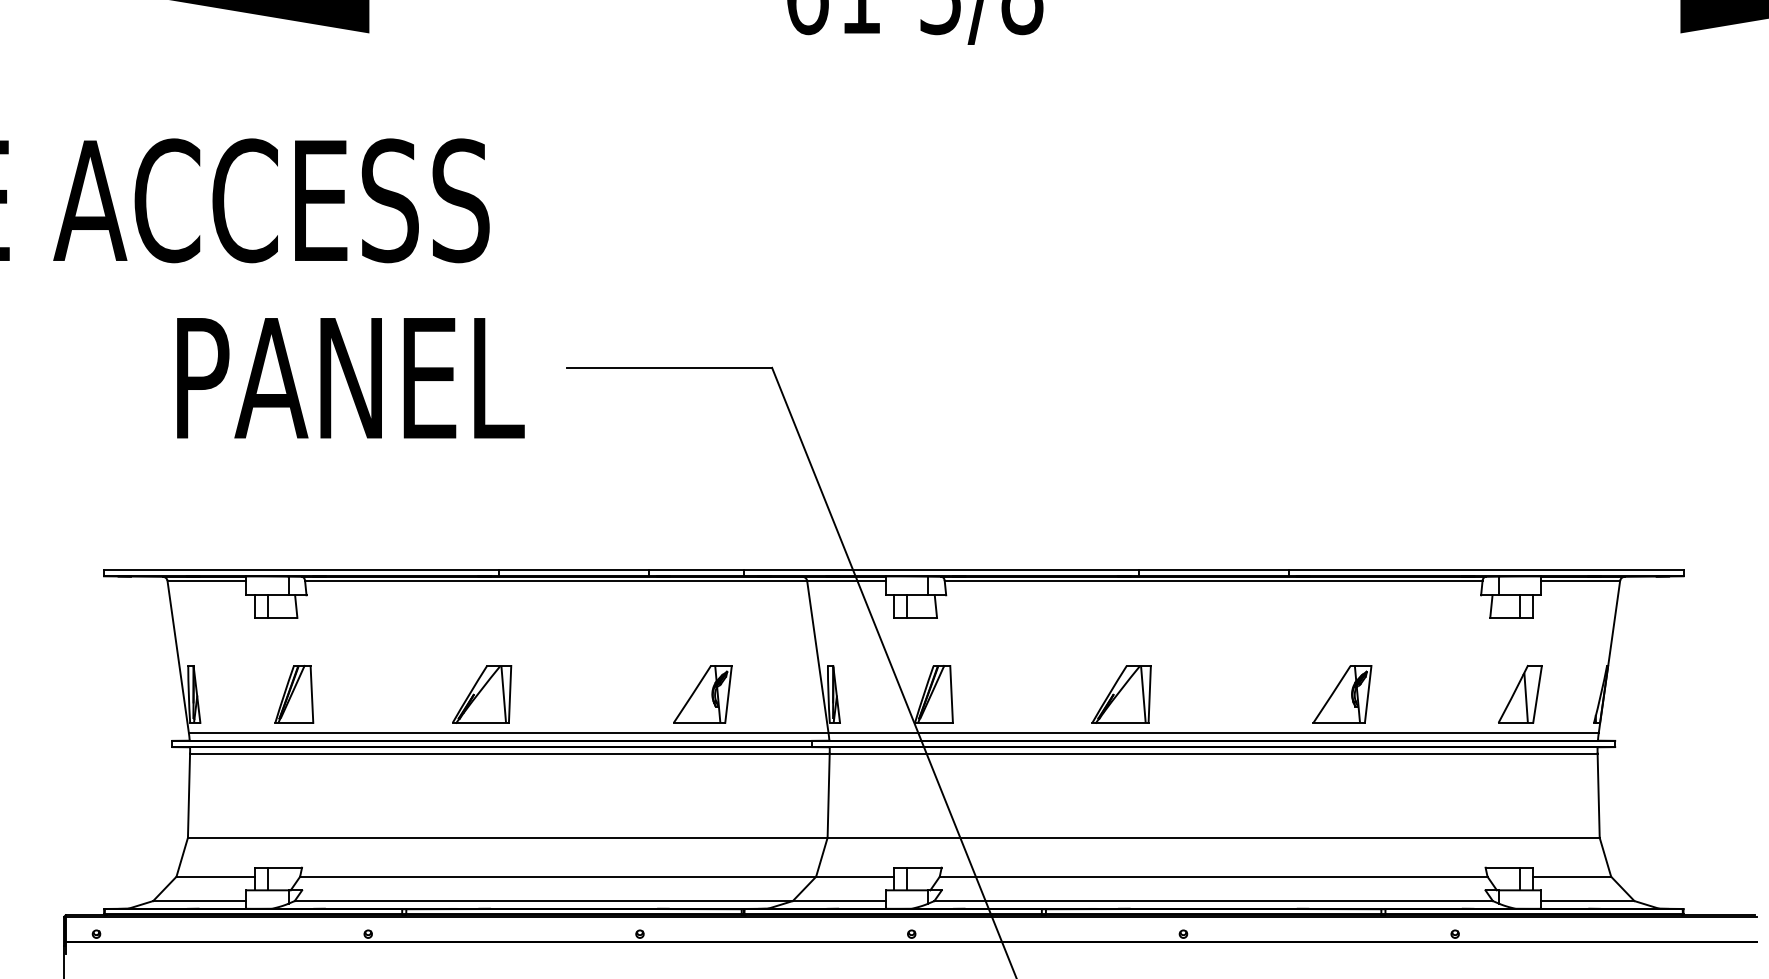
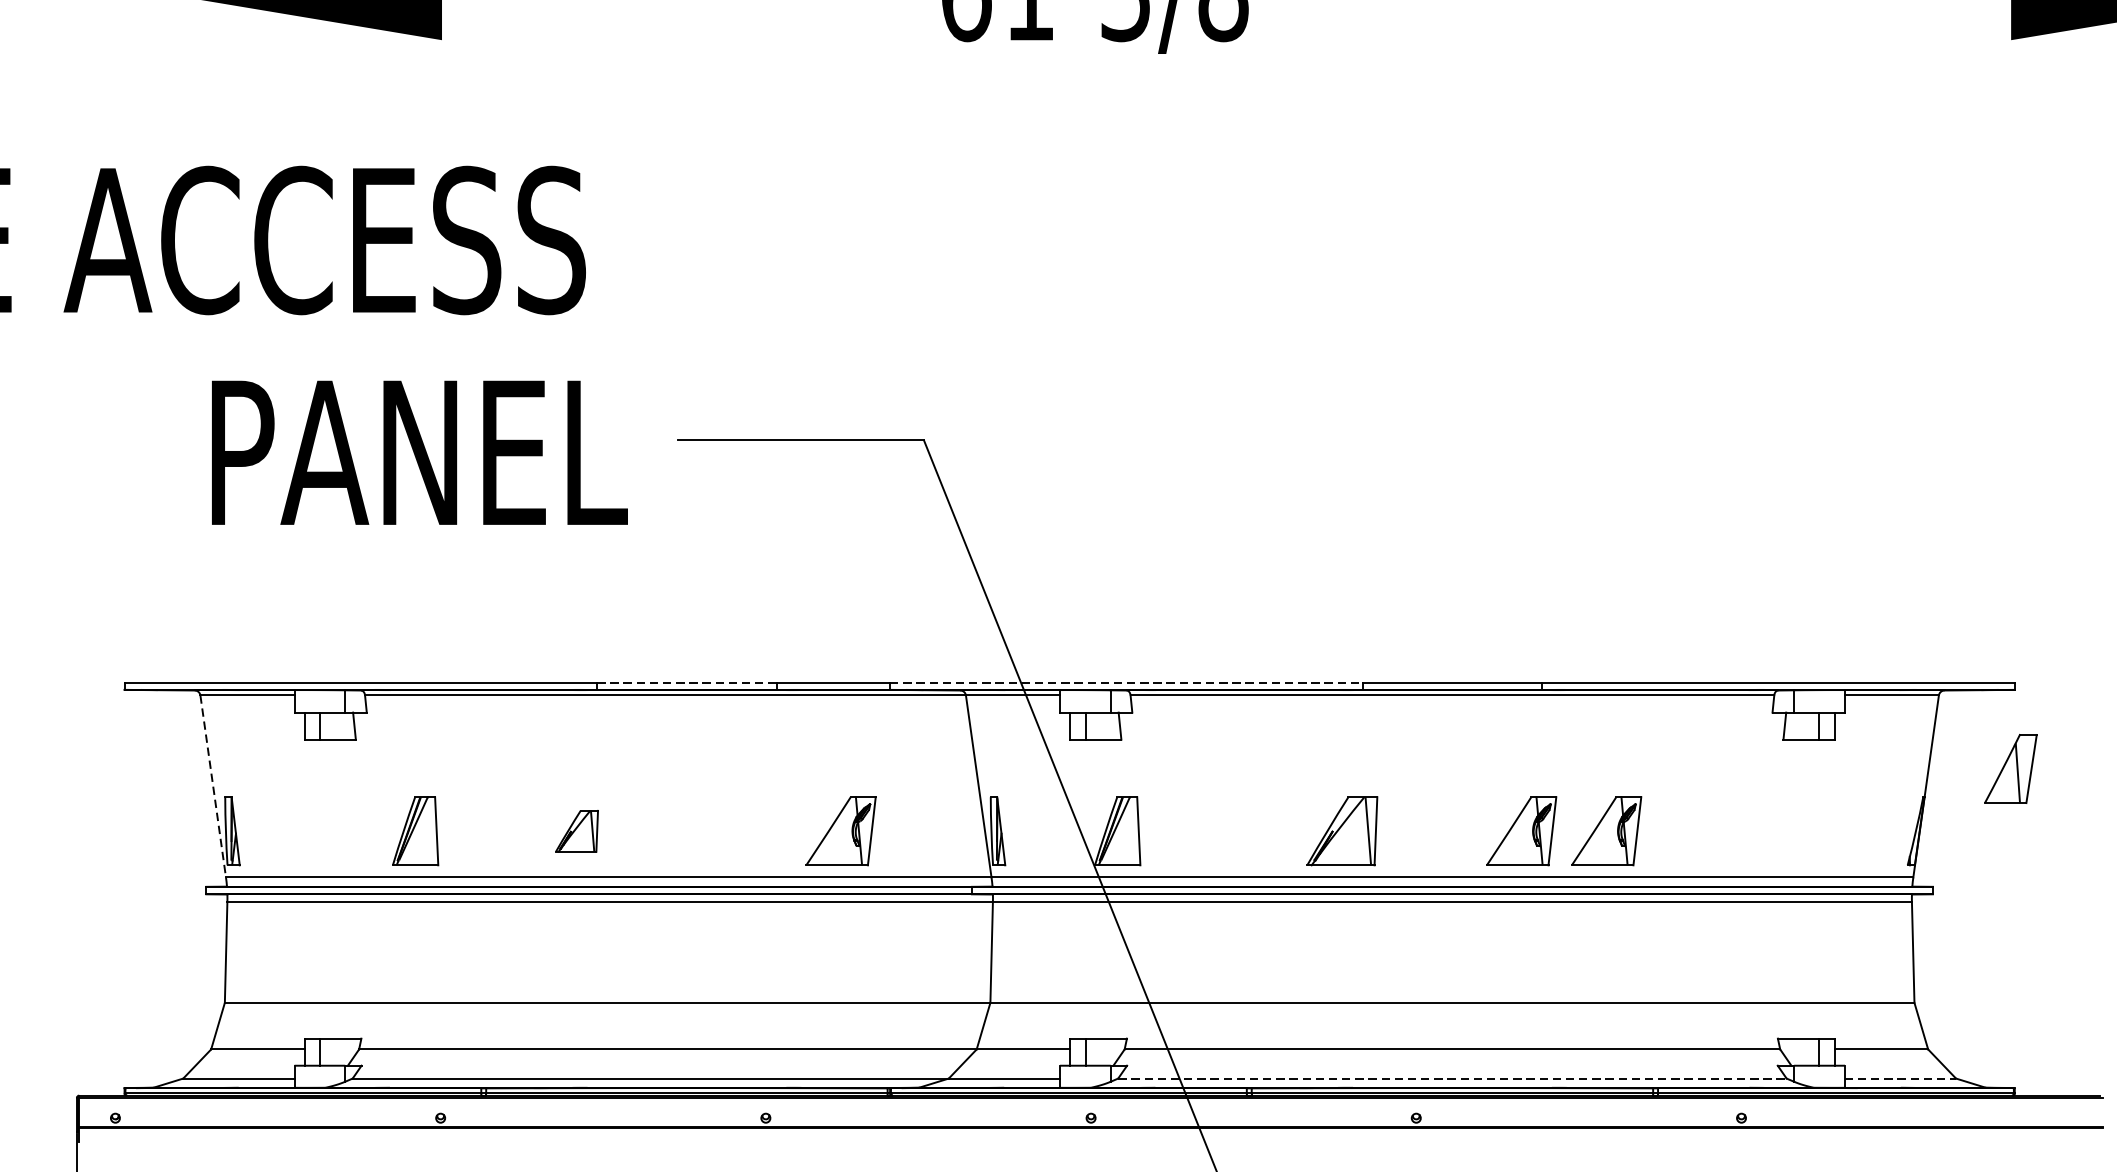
line: (574, 570) -> (687, 682), solid -> dashed
line: (941, 570) -> (1126, 682), solid -> dashed
line: (178, 656) -> (213, 785), solid -> dashed
part: (294, 694) -> (415, 831), moved
part: (482, 694) -> (577, 831), size x0.6
part: (1271, 694) -> (1521, 831), added
part: (1520, 694) -> (2011, 769), moved
line: (1214, 901) -> (1453, 1079), solid -> dashed
line: (1588, 901) -> (1901, 1079), solid -> dashed

